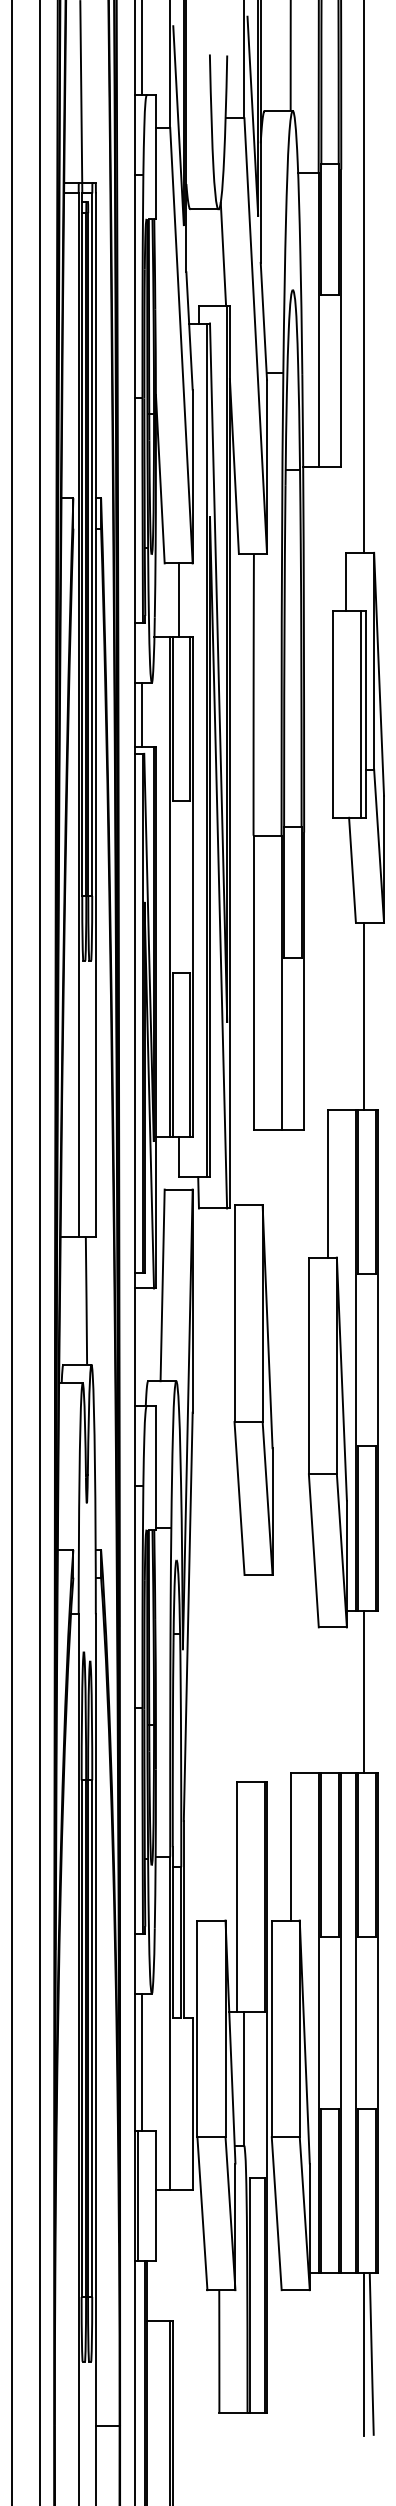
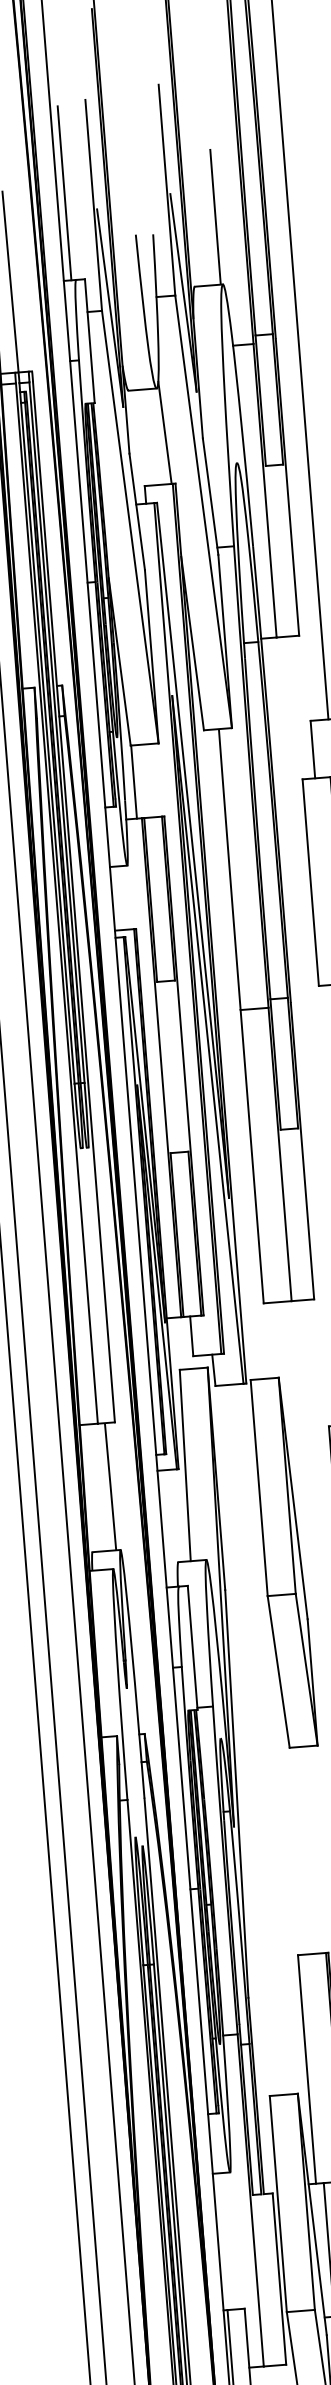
line: (179, 599) -> (134, 781), moved
line: (142, 714) -> (120, 897), removed
line: (142, 2061) -> (226, 2240), removed

